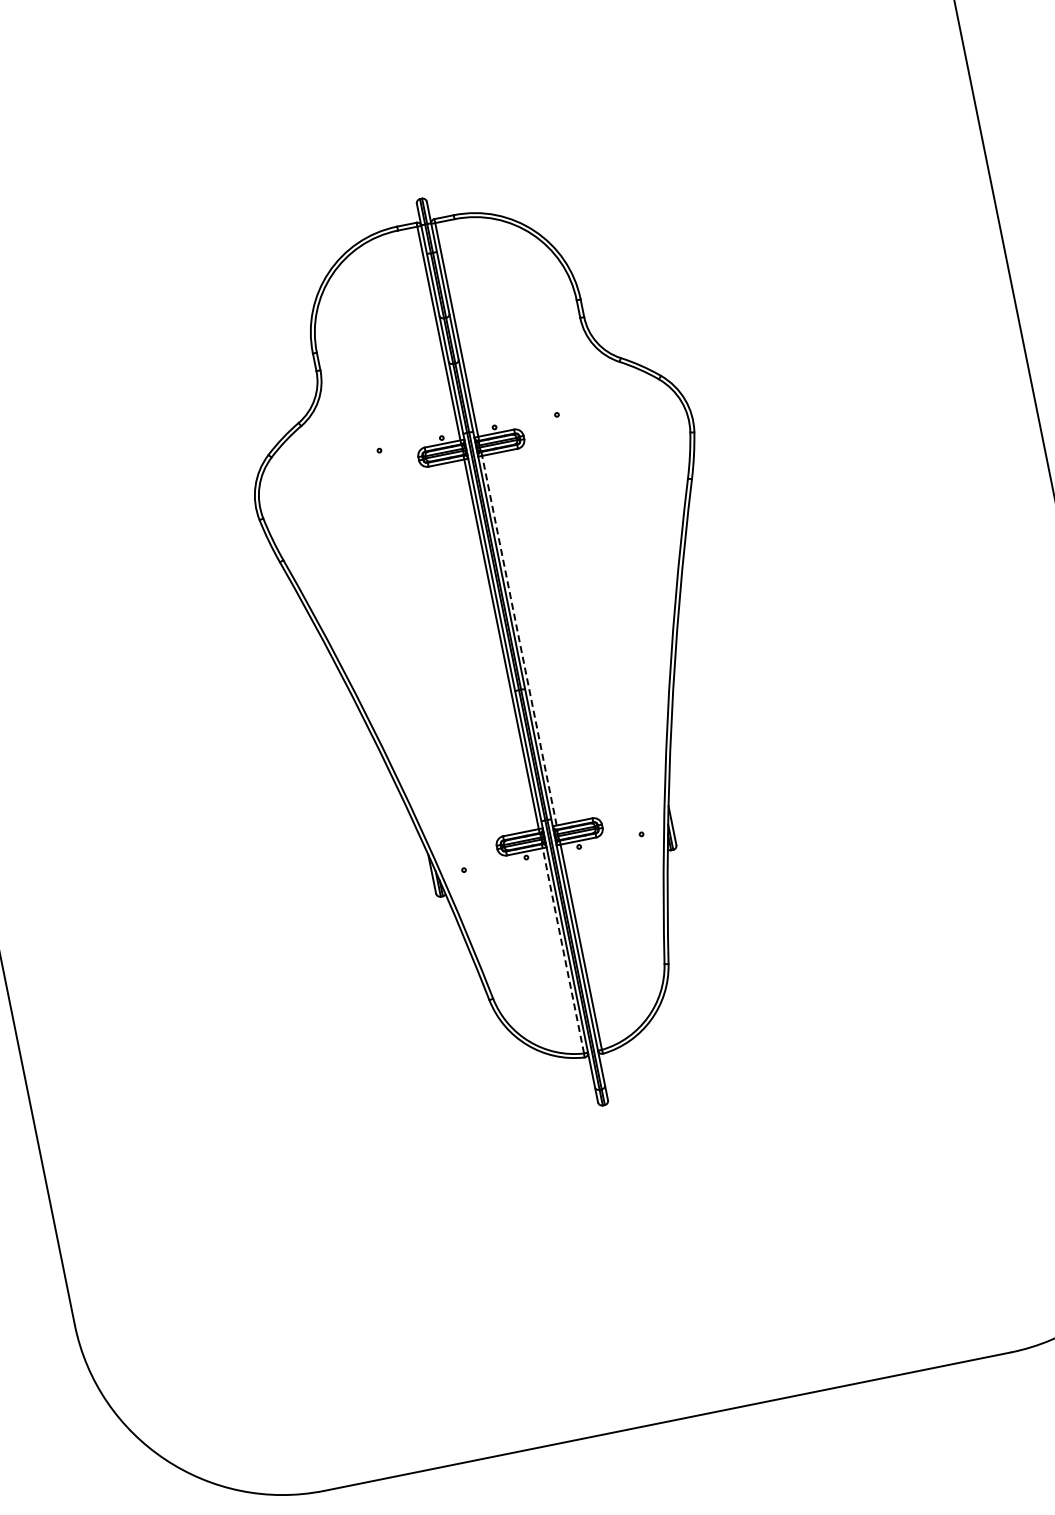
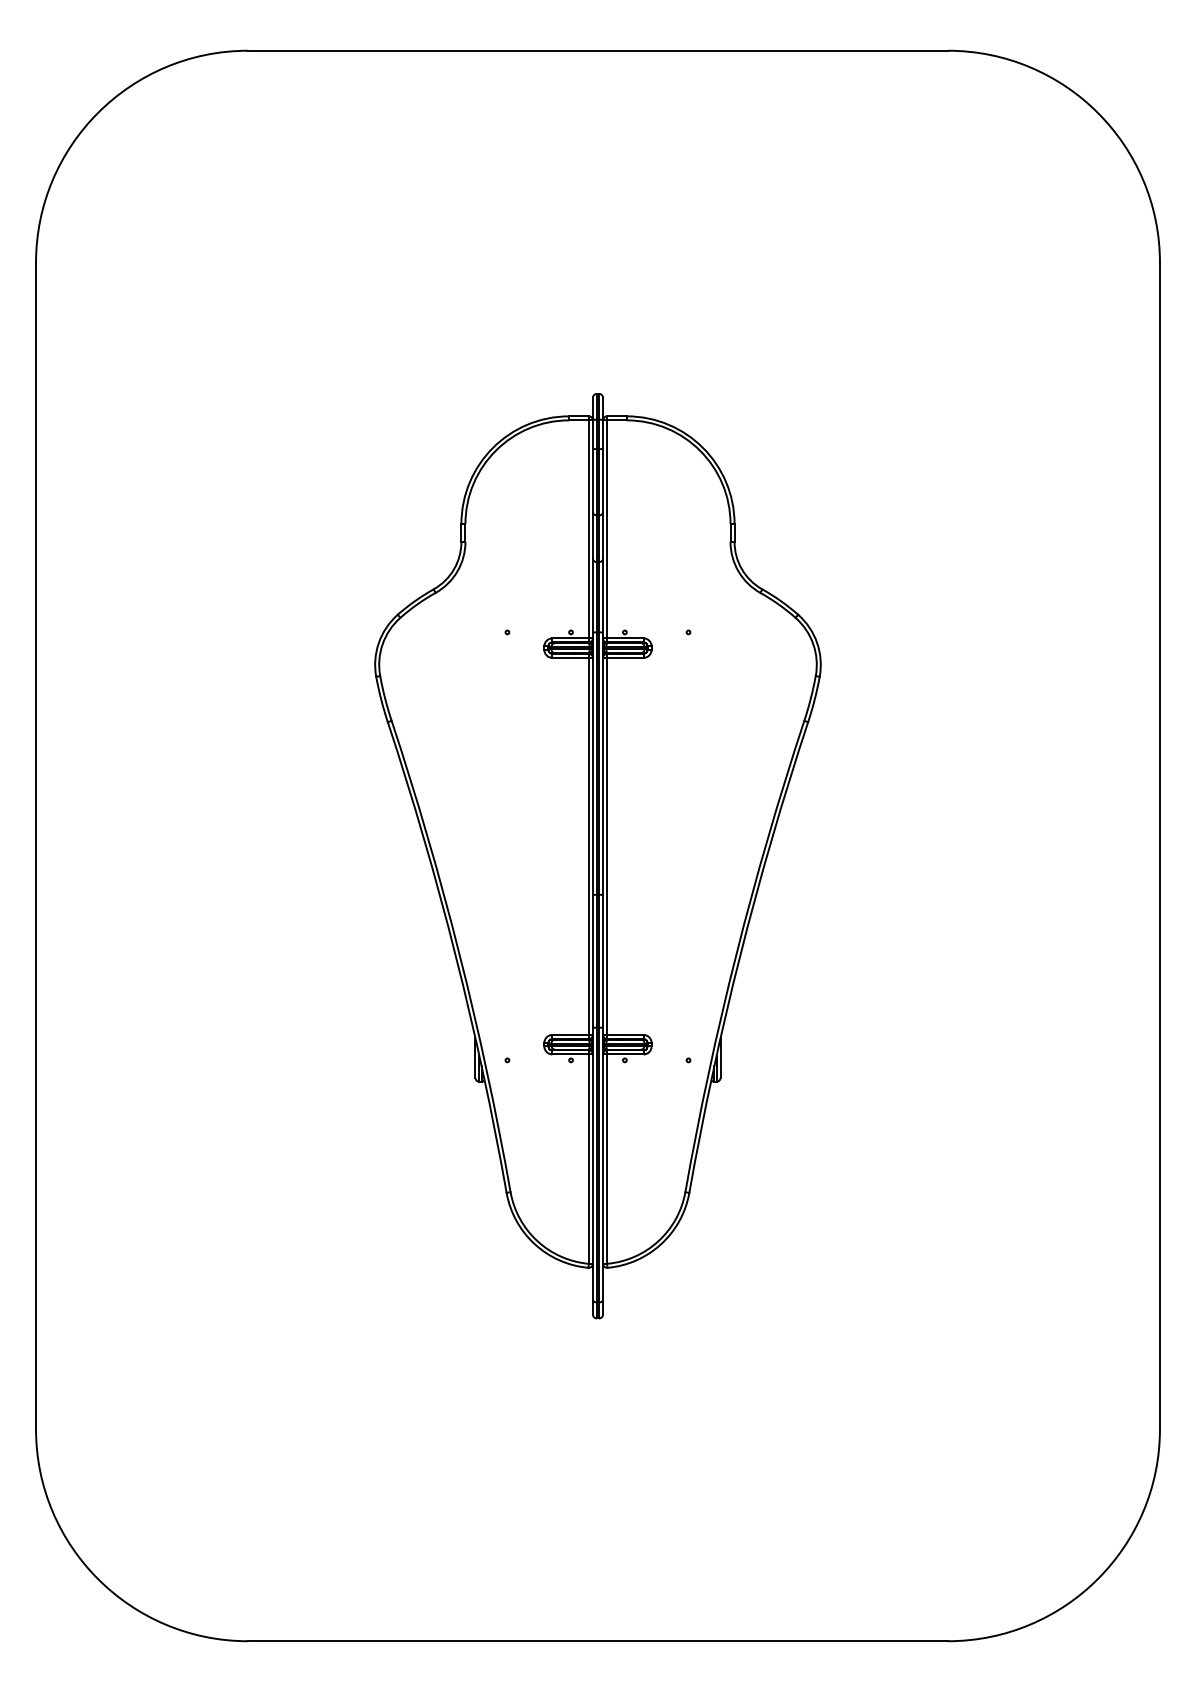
line: (519, 640) -> (607, 846), dashed -> solid
line: (562, 949) -> (588, 1157), dashed -> solid

